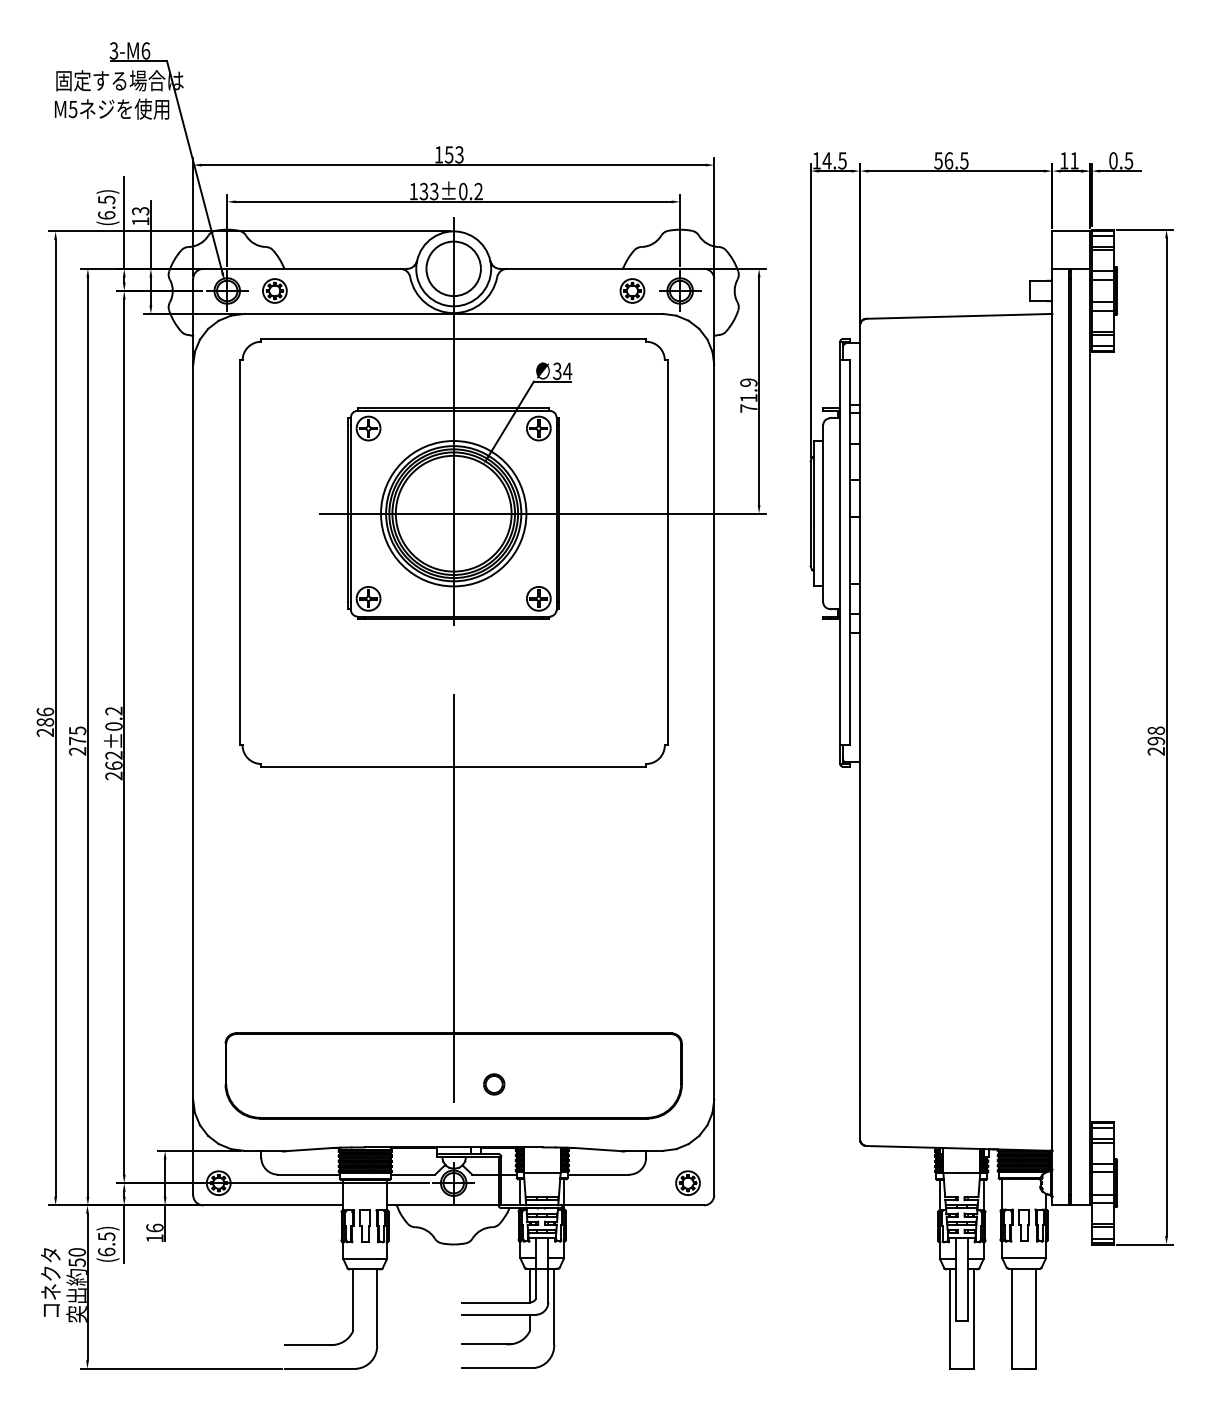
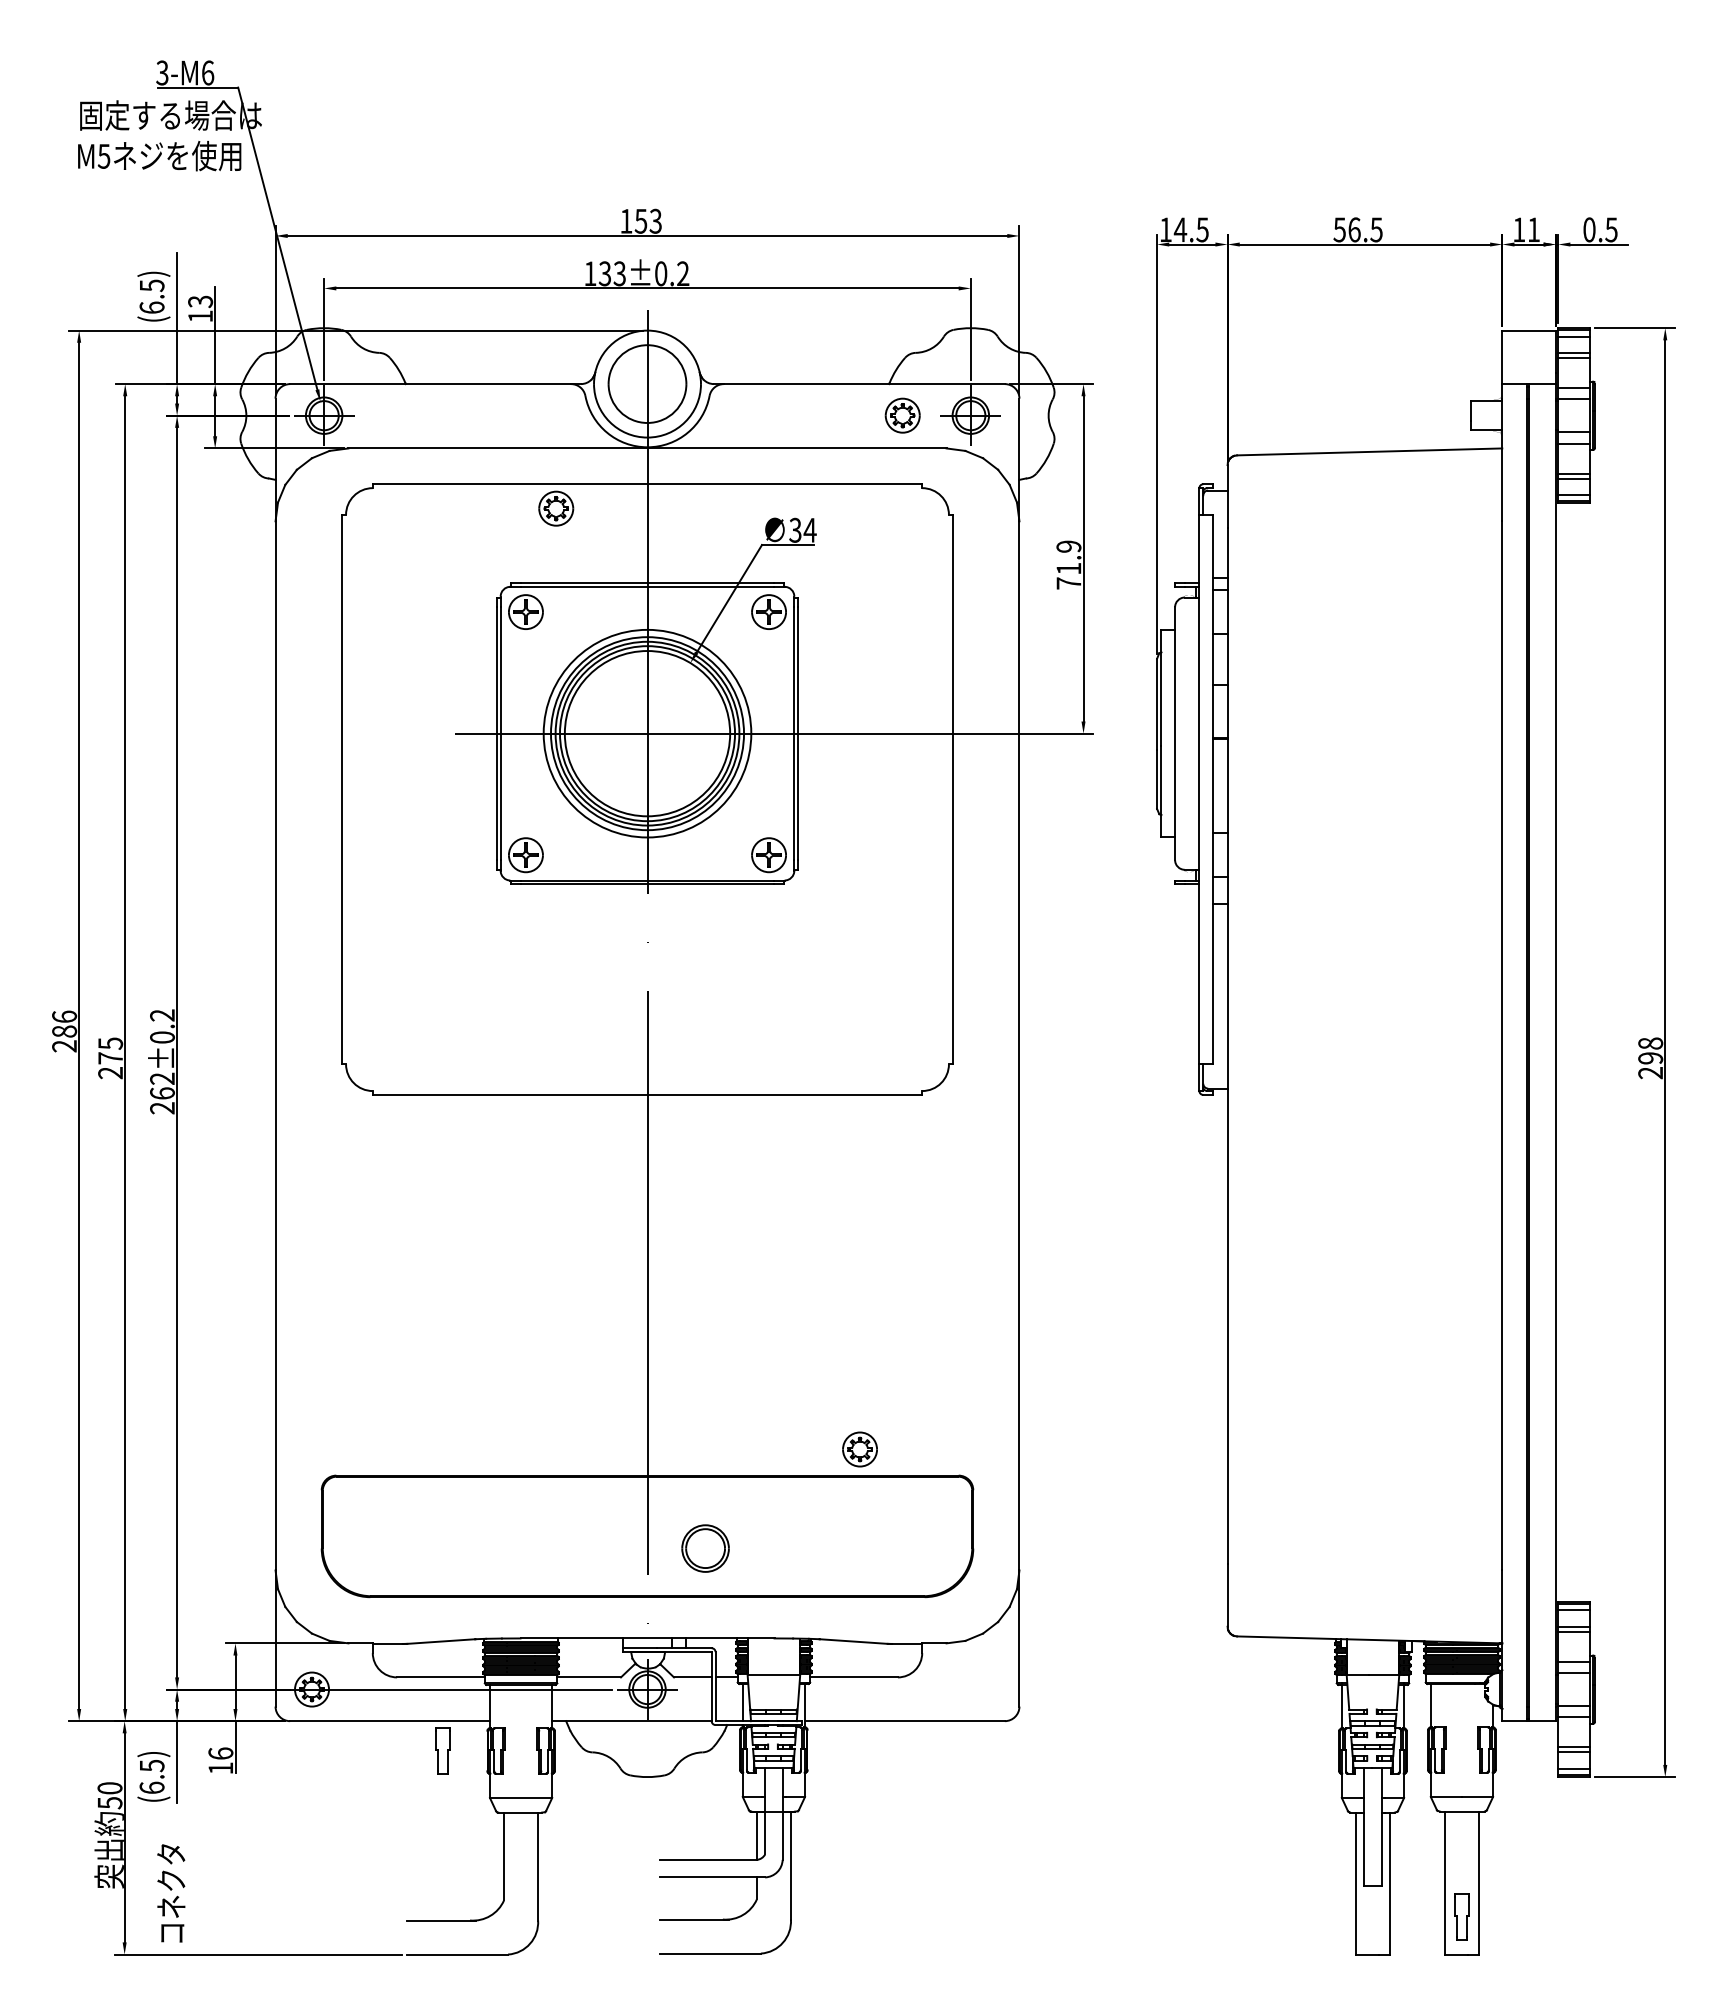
part: (275, 290) -> (556, 508), moved
part: (493, 1084) -> (704, 1548), size x1.6
part: (687, 1183) -> (859, 1449), moved
part: (364, 1225) -> (442, 1750), moved
part: (1023, 1225) -> (1461, 1916), moved
text: (50, 1282) -> (171, 1893), moved

